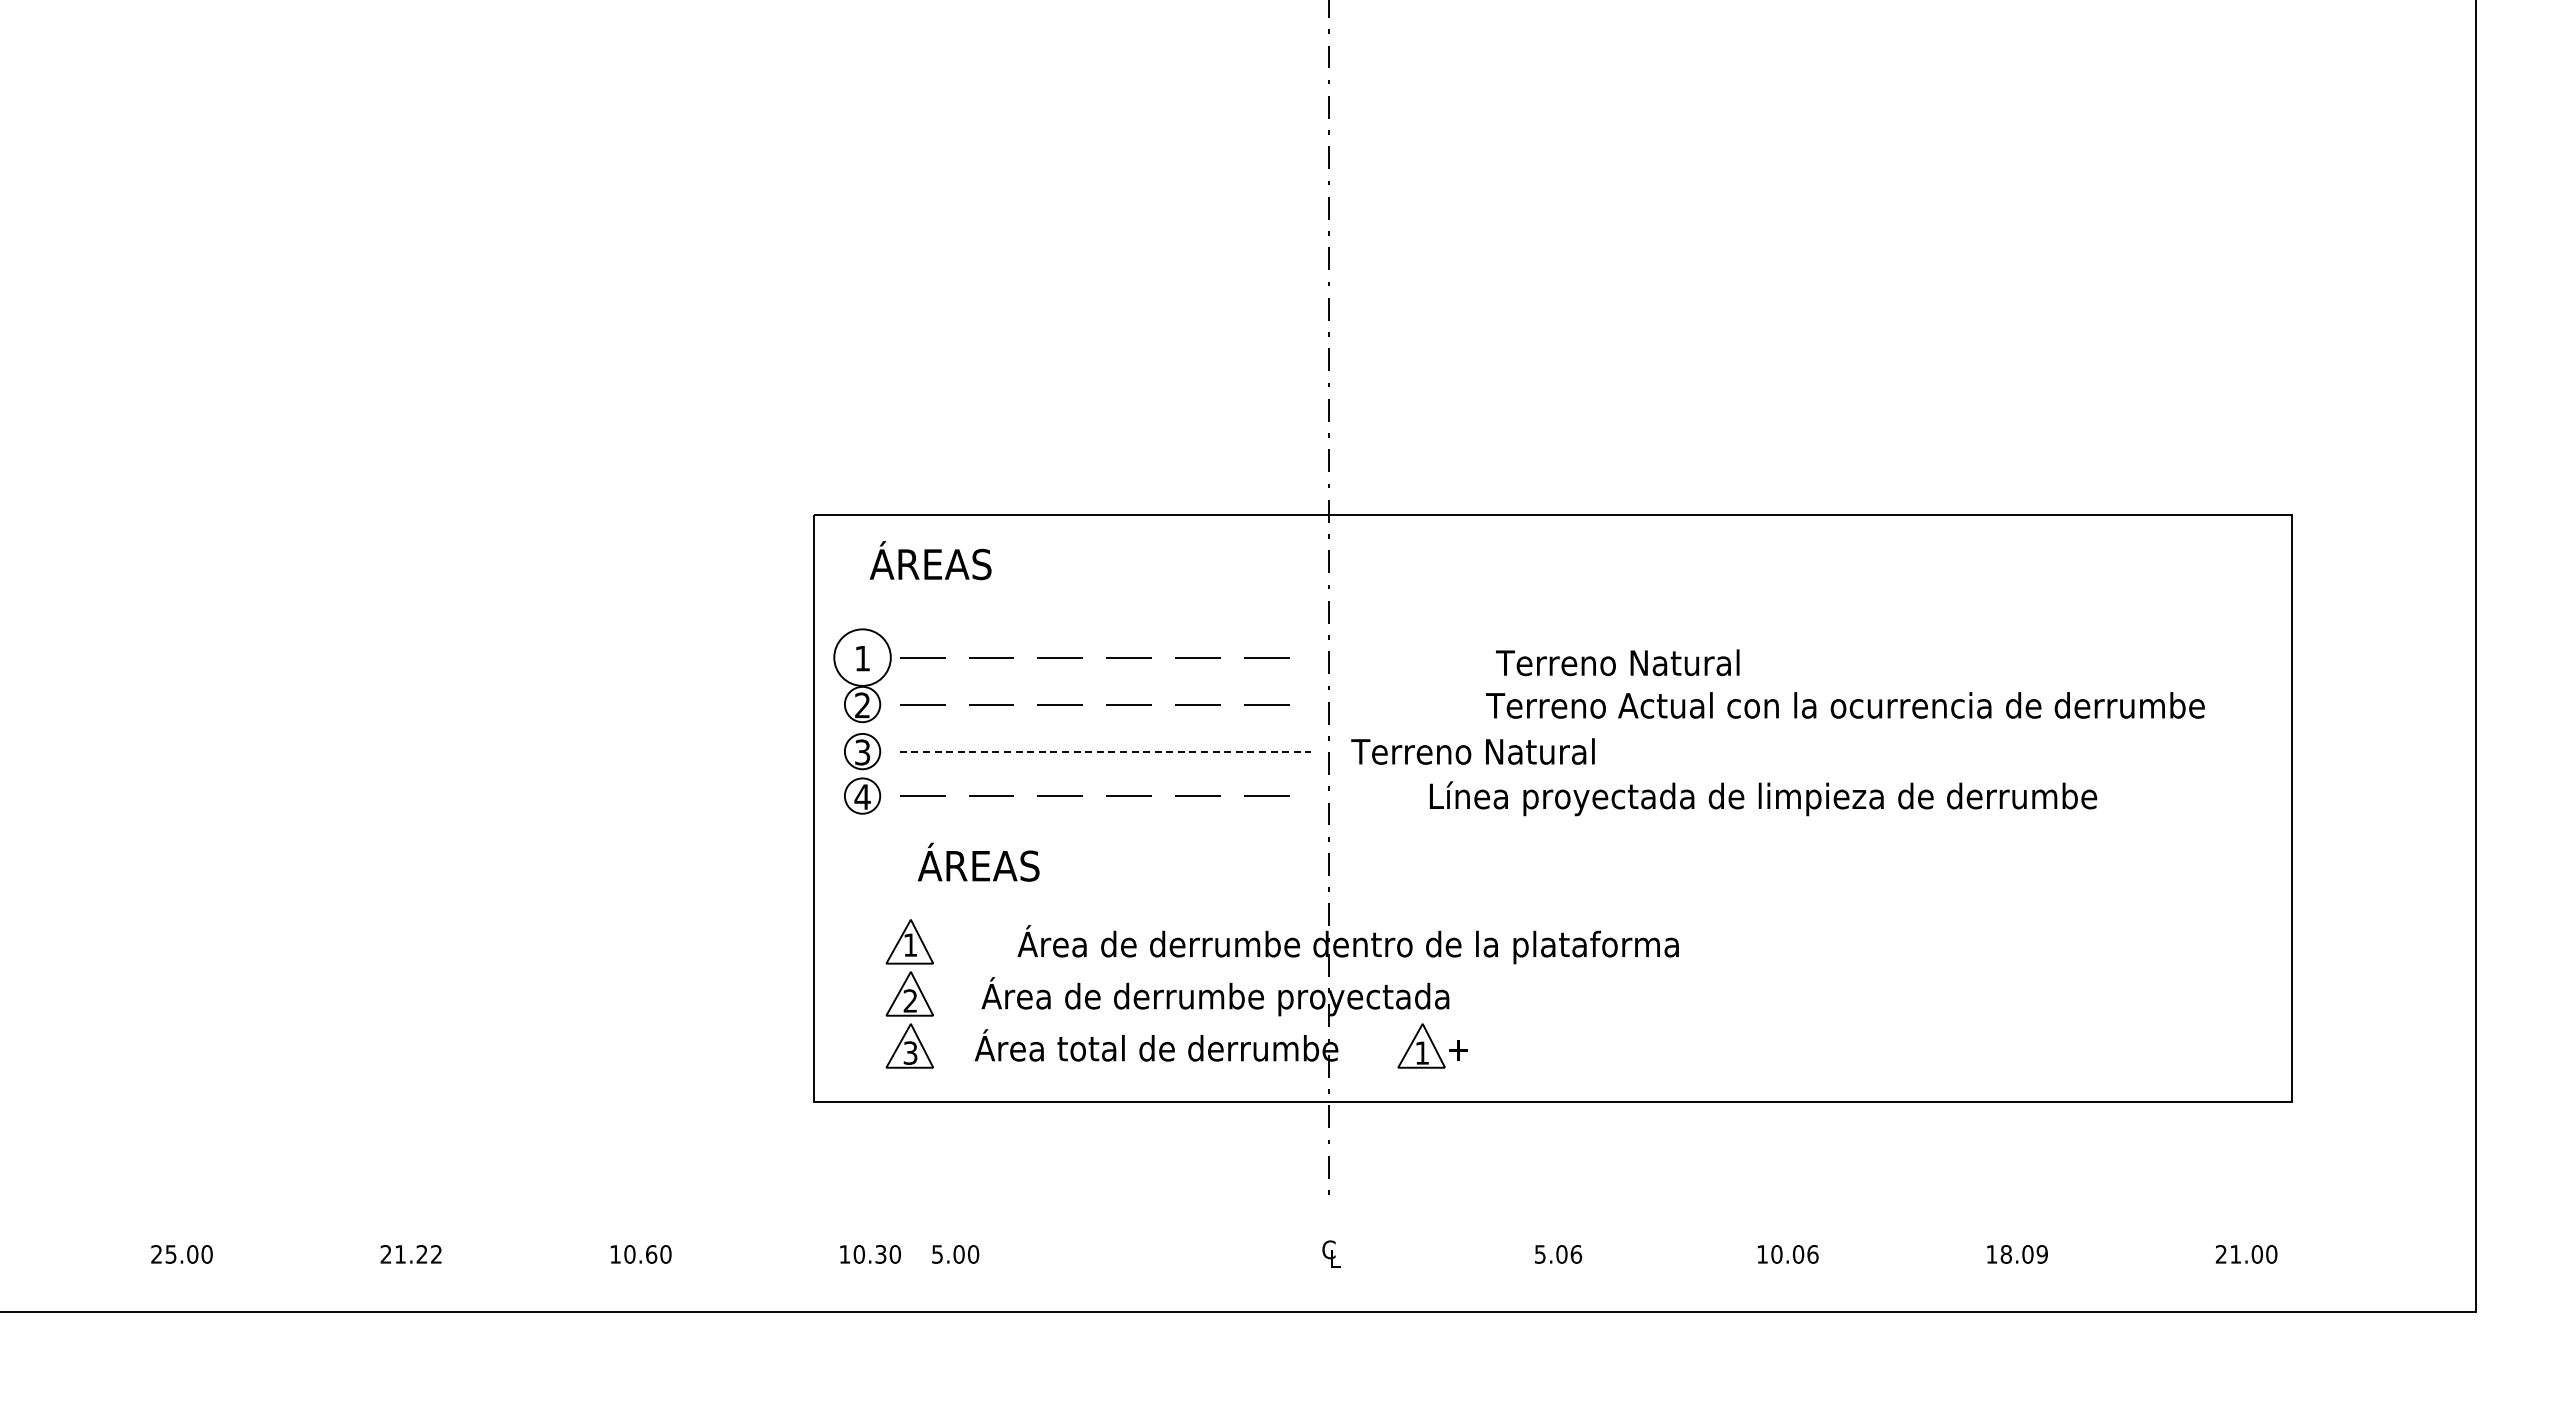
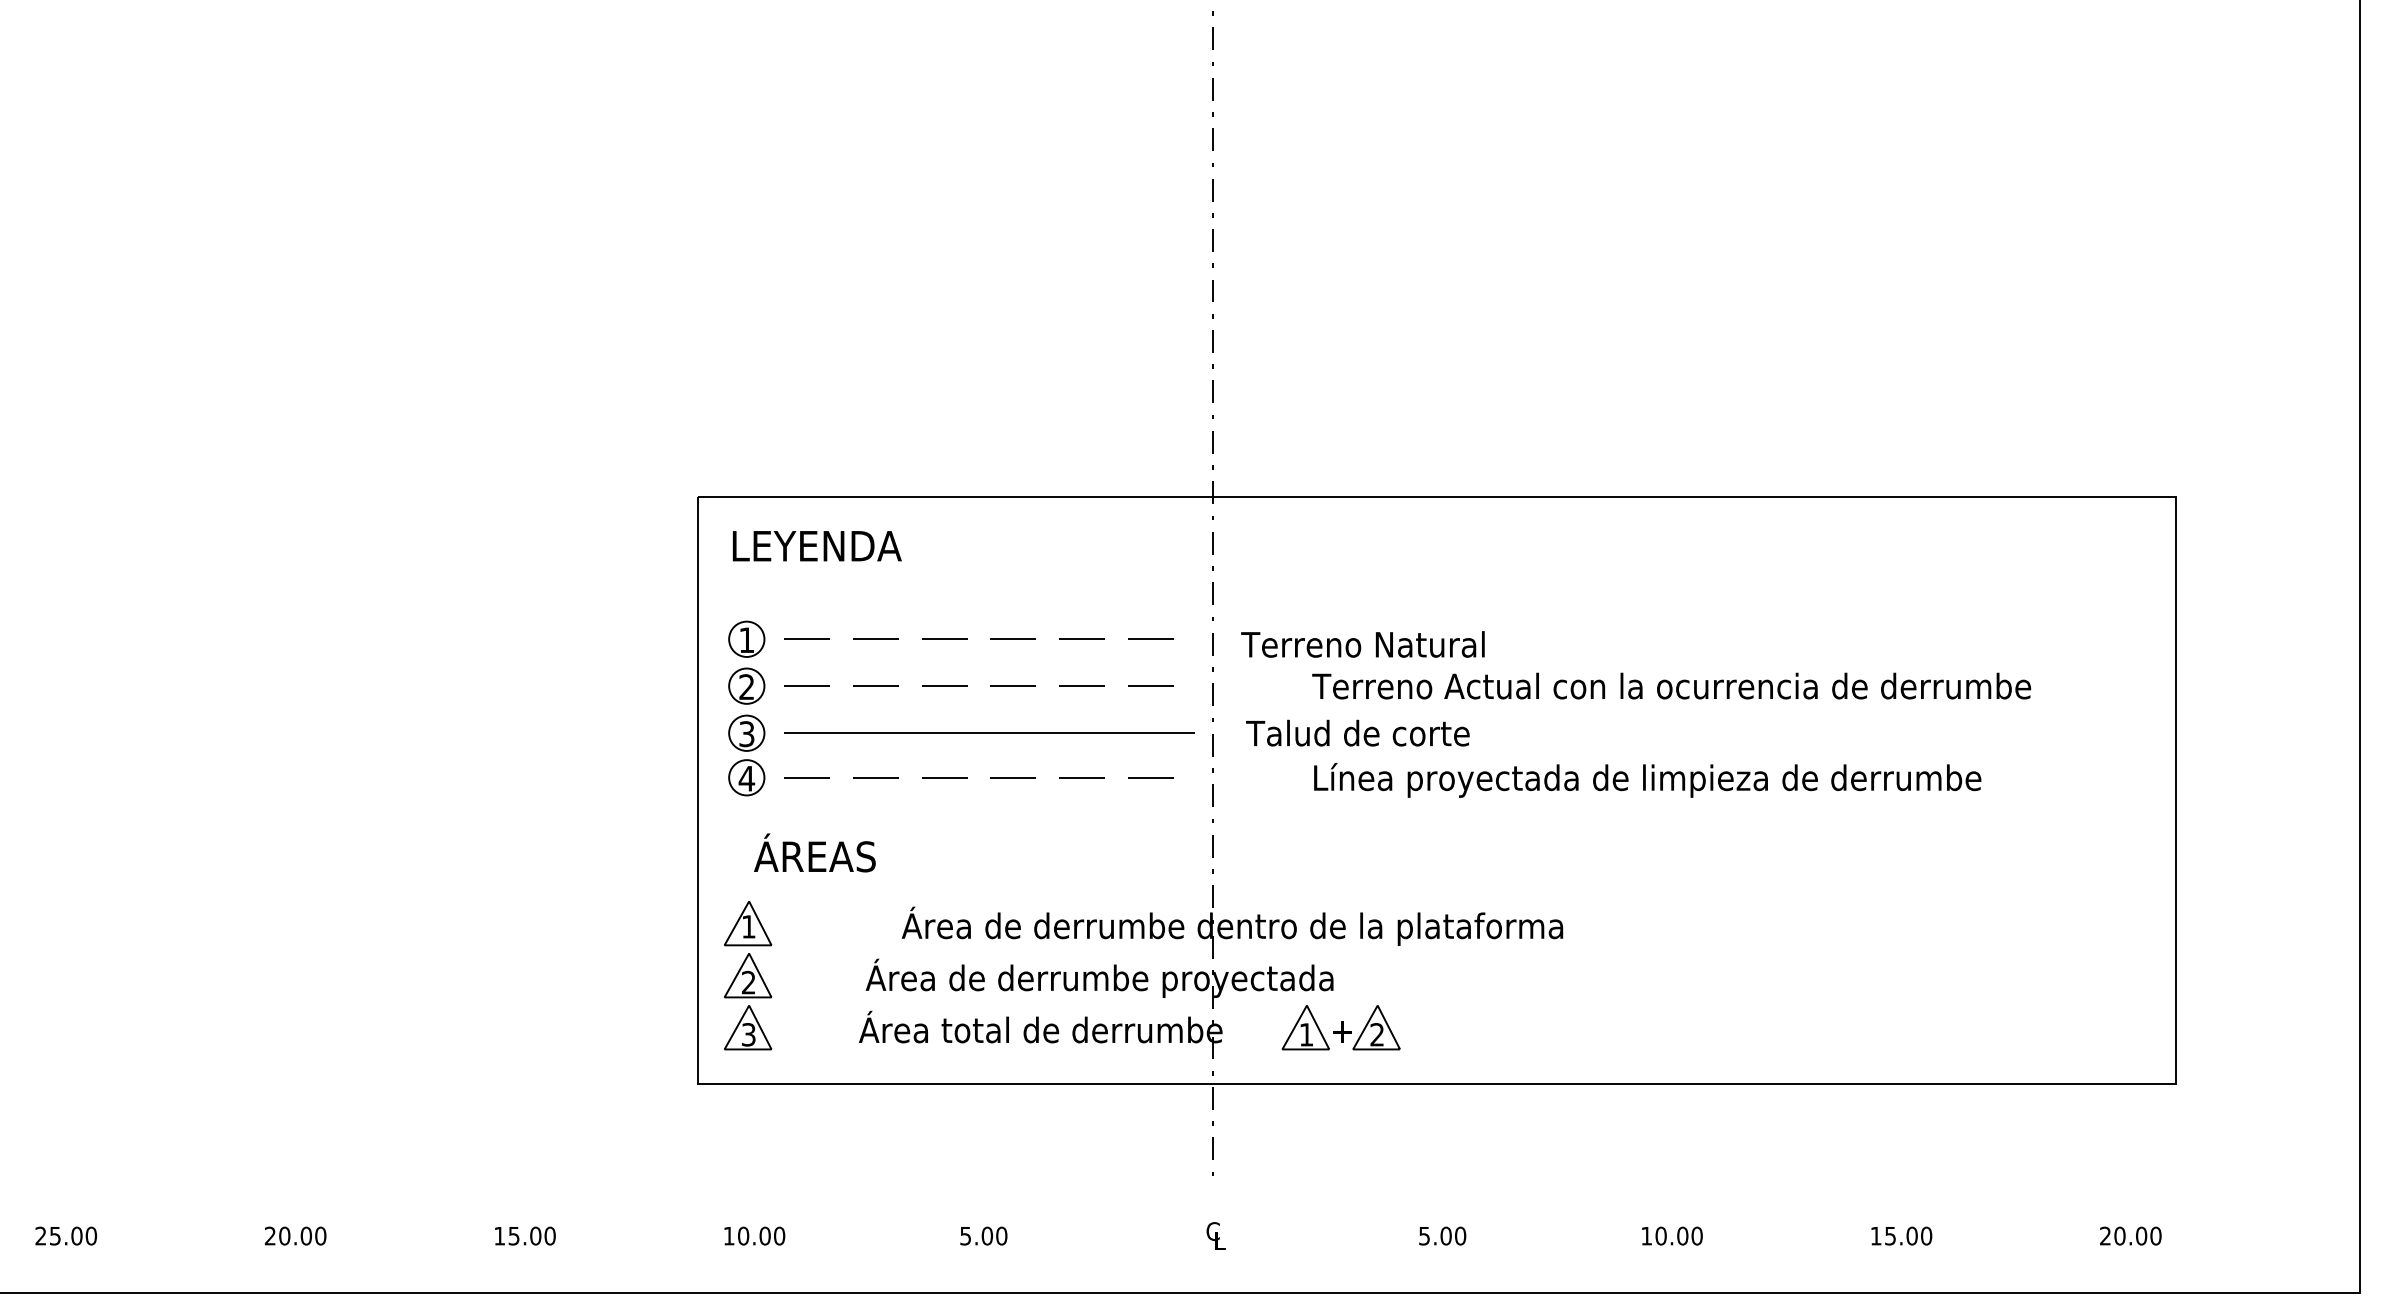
text: (932, 560) -> (816, 542), ÁREAS -> LEYENDA
circle: (862, 657) -> (746, 639), size x0.62
text: (1617, 662) -> (1362, 644), moved
text: (1845, 705) -> (1671, 686), moved
line: (1105, 751) -> (989, 733), dashed -> solid
text: (1472, 751) -> (1356, 733), Terreno Natural -> Talud de corte
text: (978, 861) -> (814, 852), moved
part: (909, 993) -> (747, 975), moved
part: (1492, 1045) -> (1376, 1027), added
text: (418, 1254) -> (302, 1236), 21.22 -> 20.00
text: (640, 1254) -> (524, 1236), 10.60 -> 15.00
text: (880, 1254) -> (764, 1236), 10.30 -> 10.00
text: (955, 1254) -> (983, 1236), moved
text: (1576, 1254) -> (1460, 1236), 5.06 -> 5.00
text: (1812, 1254) -> (1696, 1236), 10.06 -> 10.00
text: (2023, 1254) -> (1907, 1236), 18.09 -> 15.00
text: (2235, 1254) -> (2119, 1236), 21.00 -> 20.00

